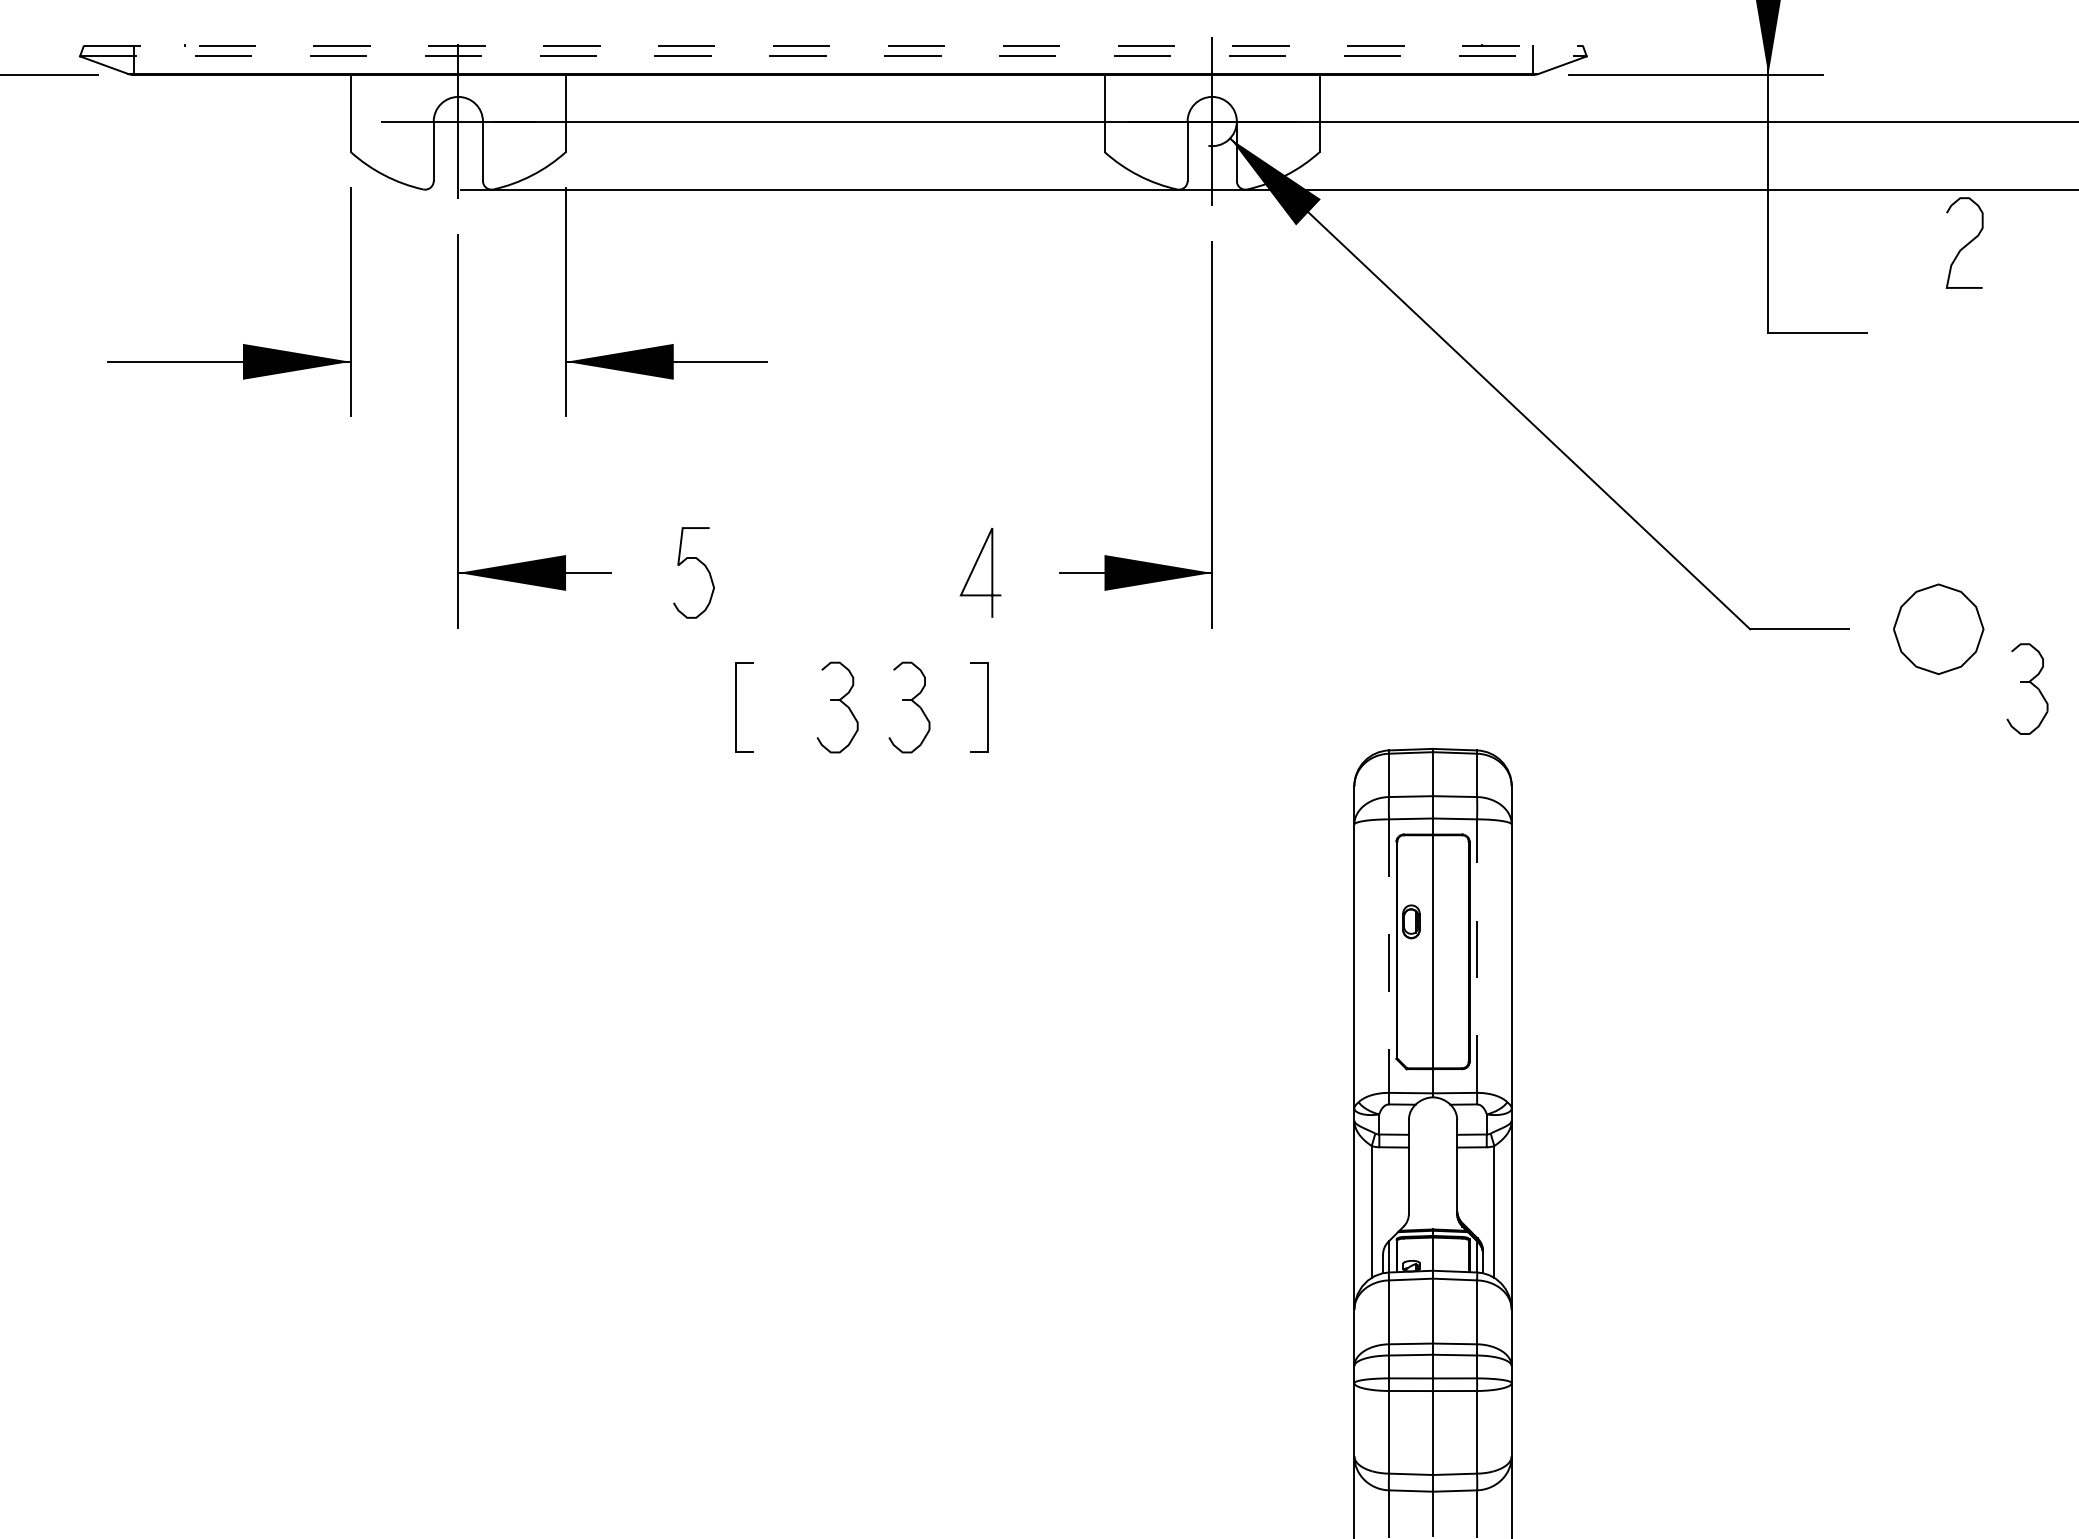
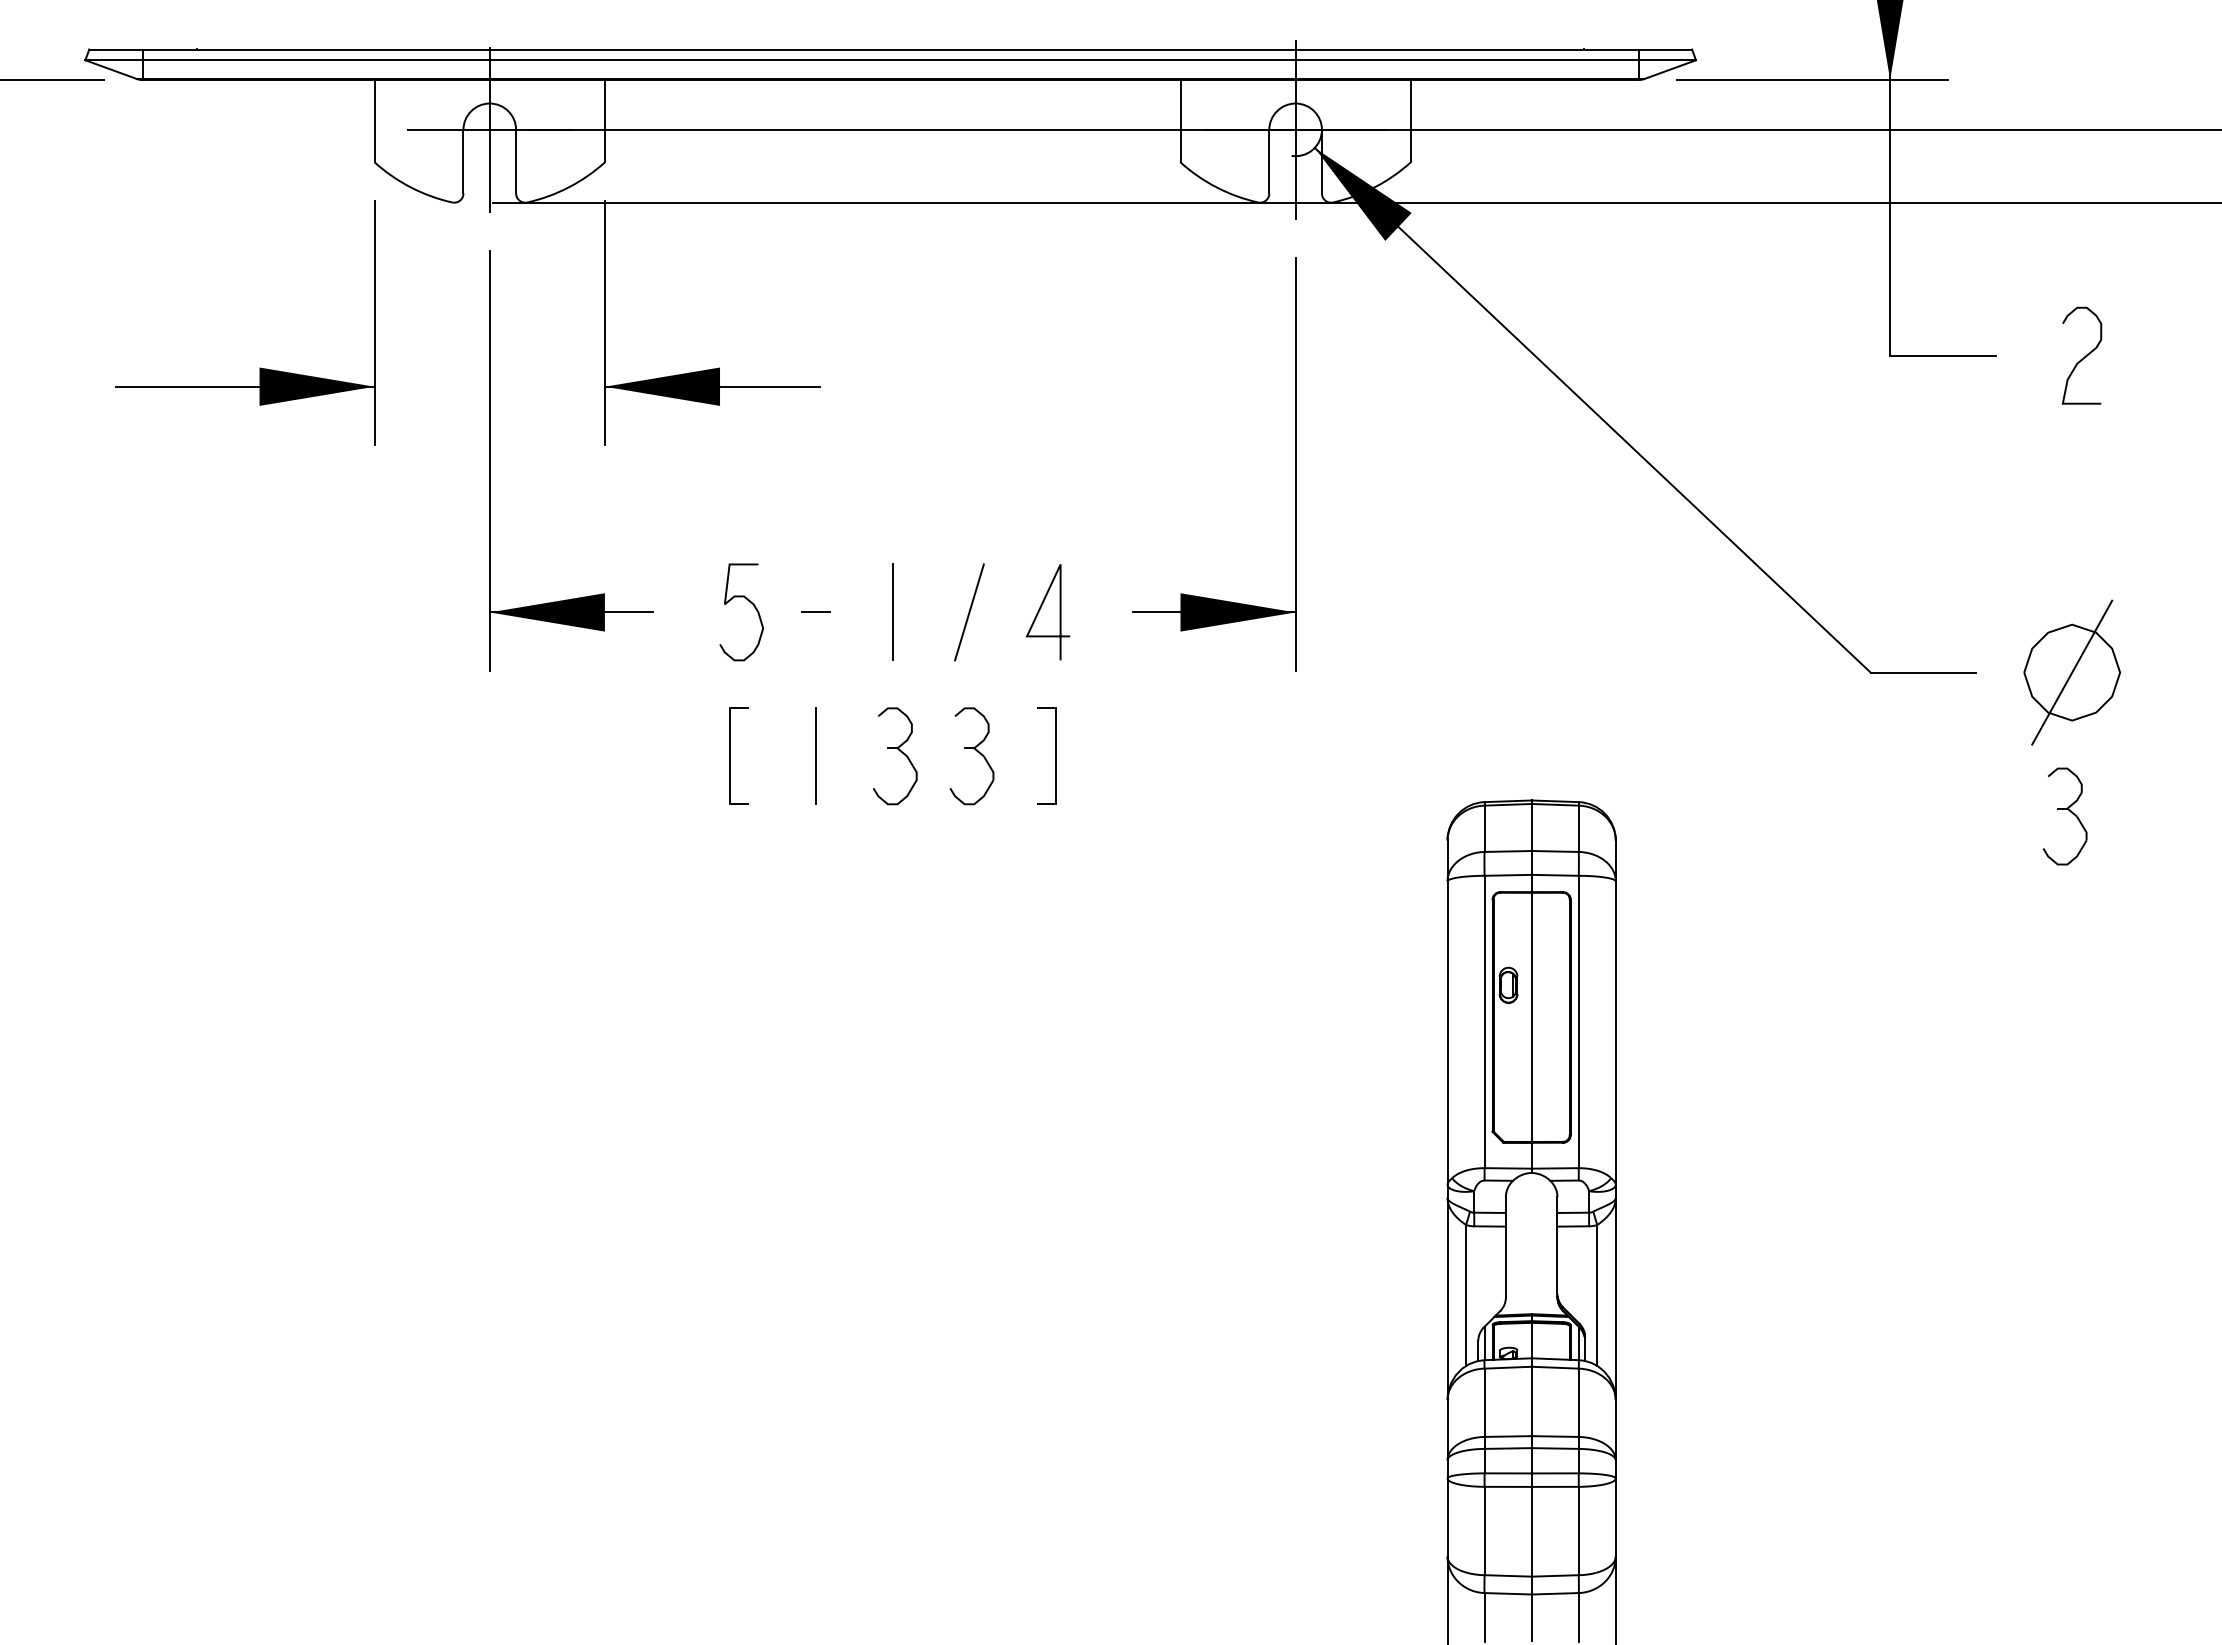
line: (834, 46) -> (891, 49), dashed -> solid
line: (834, 56) -> (891, 60), dashed -> solid
curve: (1966, 244) -> (2083, 357), moved
line: (763, 573) -> (815, 612), added
line: (835, 573) -> (892, 612), added
line: (907, 573) -> (969, 612), added
line: (1938, 629) -> (2072, 672), added
part: (2026, 682) -> (2064, 809), moved
line: (736, 706) -> (730, 755), moved
line: (763, 707) -> (815, 756), added
line: (1476, 955) -> (1578, 1021), dashed -> solid
line: (1388, 956) -> (1484, 1022), dashed -> solid

